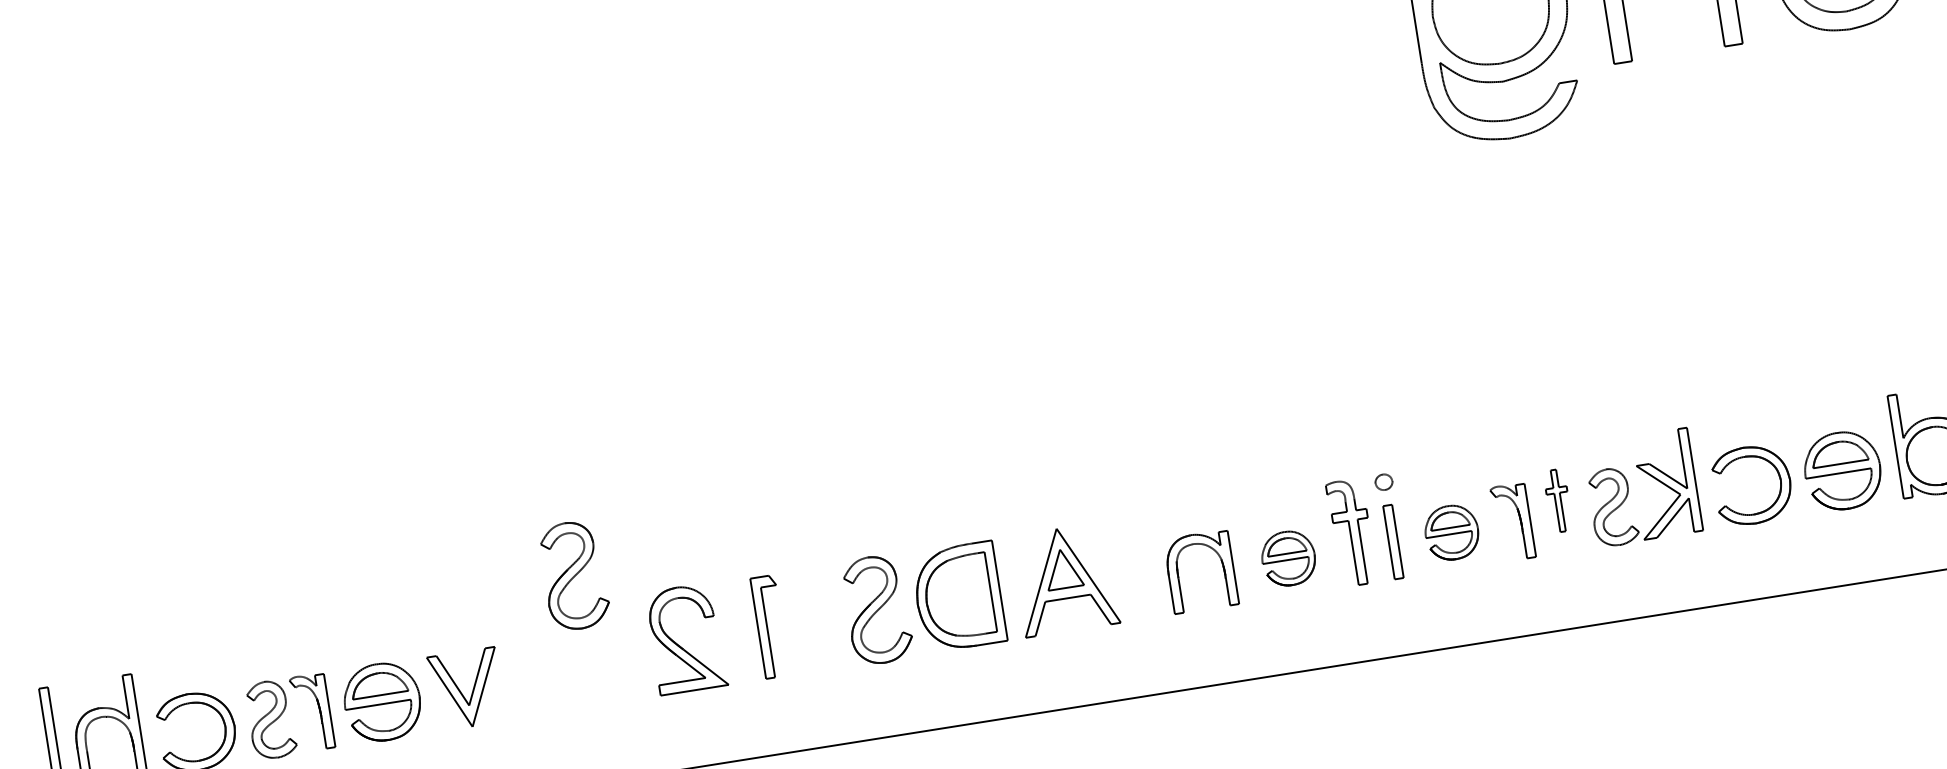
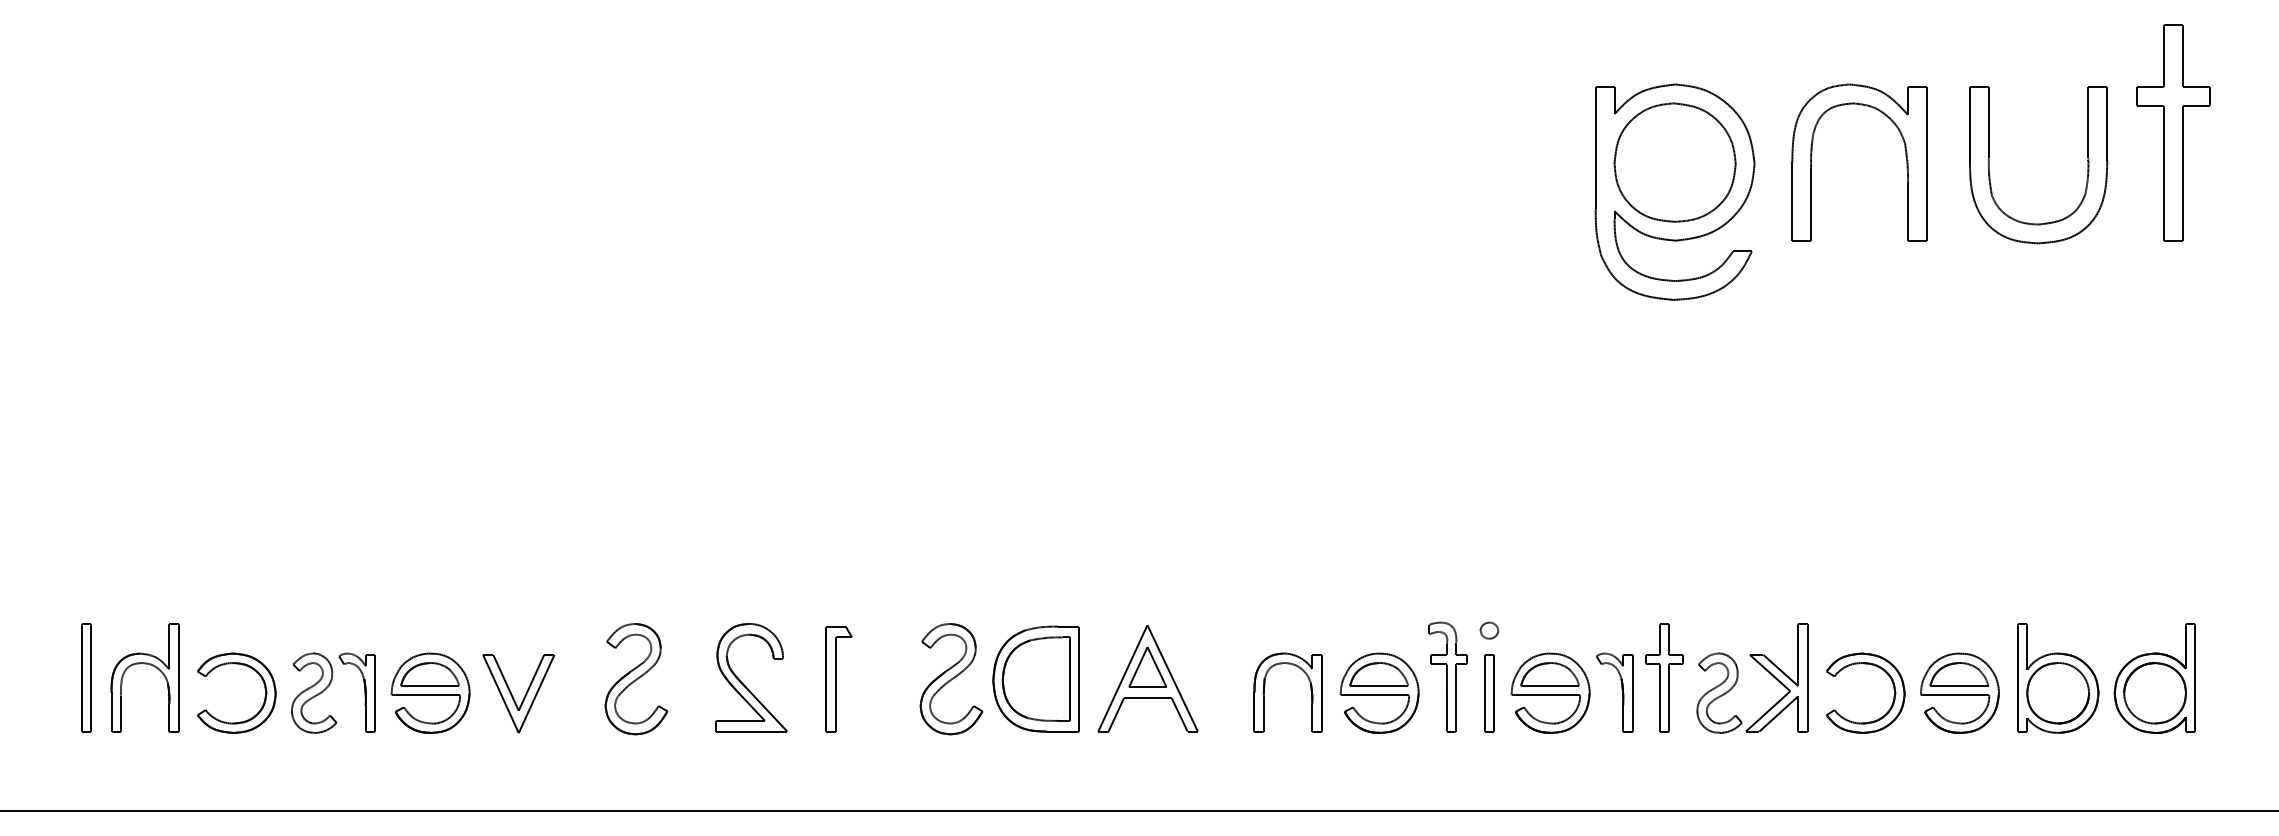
part: (1558, 500) -> (1664, 677), size x1.67
part: (1451, 532) -> (1550, 692), size x1.43
part: (1288, 557) -> (1379, 692), size x1.43
part: (574, 576) -> (636, 679), moved

